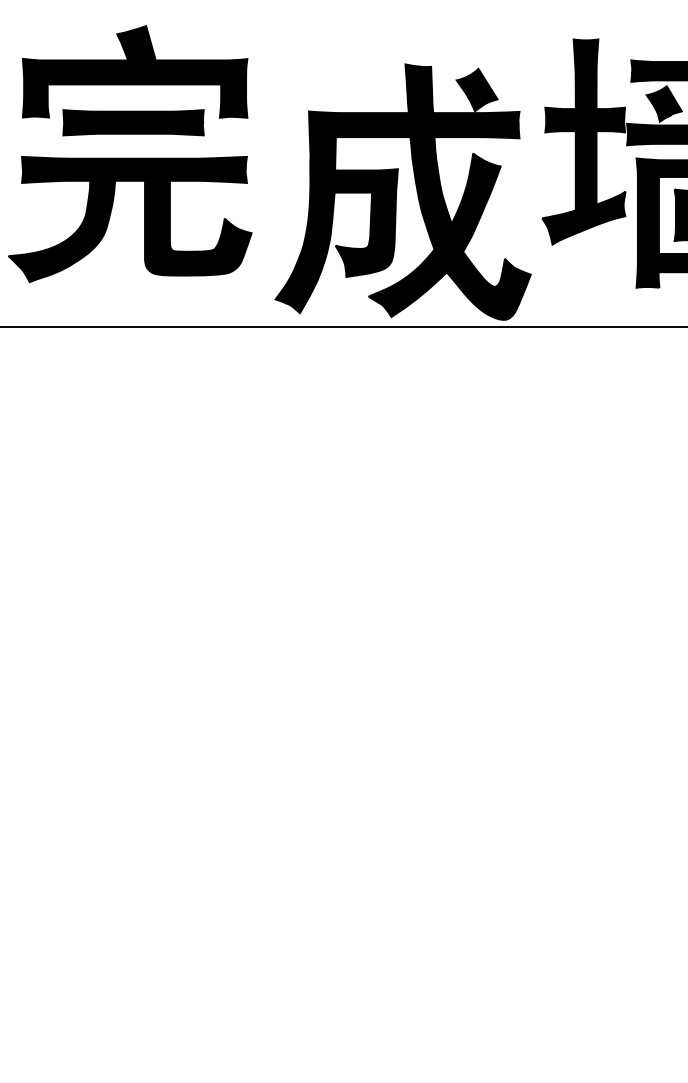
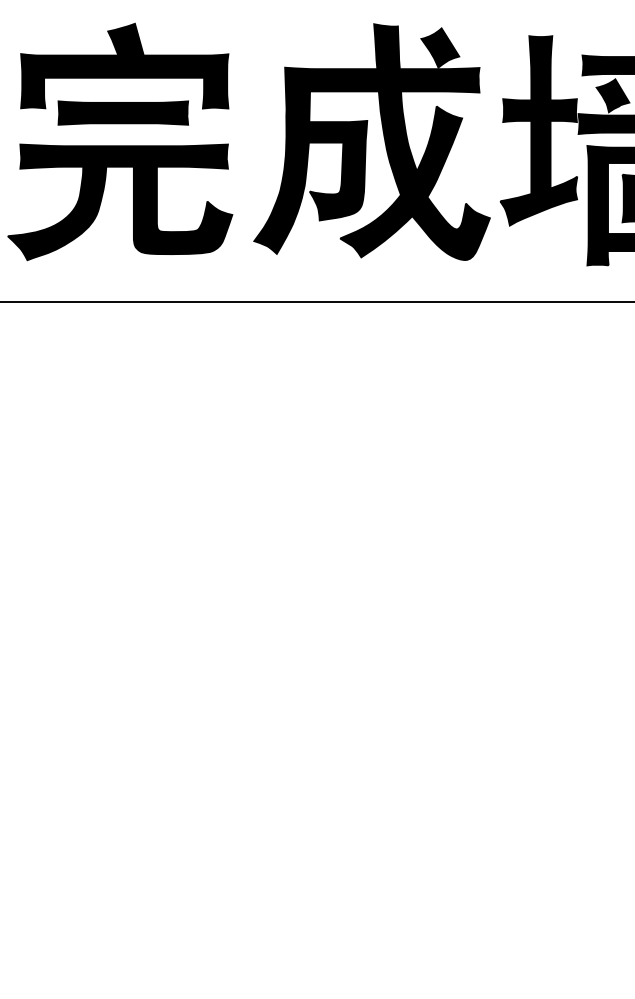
part: (402, 191) -> (371, 141), moved

